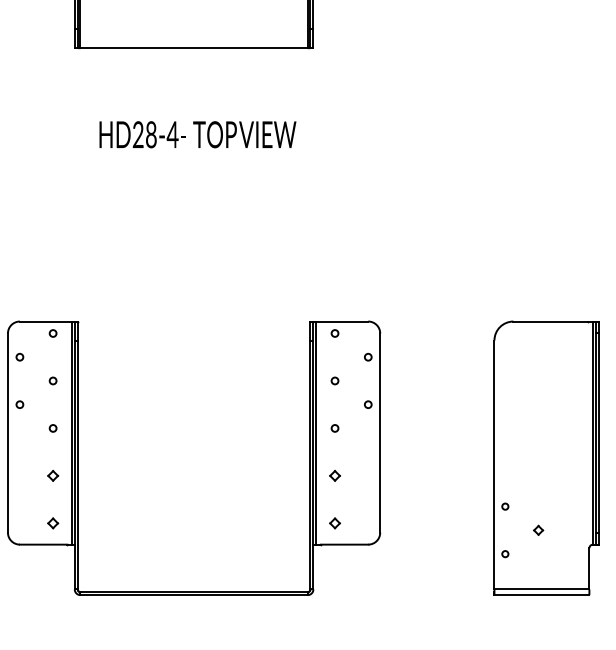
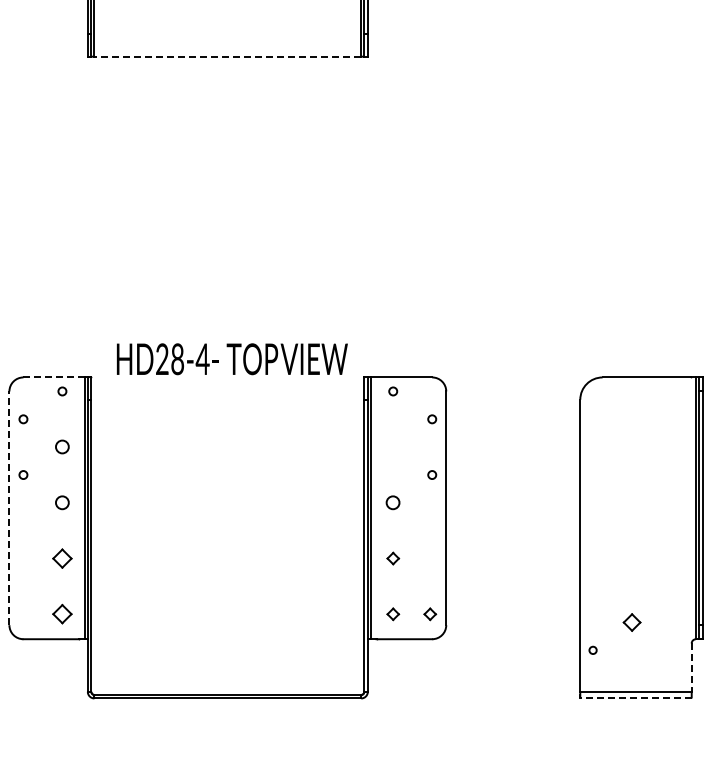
line: (193, 48) -> (227, 56), solid -> dashed
text: (198, 134) -> (232, 359), moved
line: (46, 321) -> (54, 377), solid -> dashed
circle: (53, 381) -> (62, 447), size x1.6
circle: (335, 381) -> (393, 447), removed
circle: (53, 428) -> (62, 502), size x1.6
circle: (335, 428) -> (393, 502), size x1.6
line: (8, 433) -> (9, 508), solid -> dashed
part: (53, 475) -> (62, 558), size x1.6
circle: (504, 506) -> (592, 594), removed
part: (53, 523) -> (62, 614), size x1.6
part: (366, 523) -> (430, 614), added
part: (538, 530) -> (631, 622), size x1.6
line: (589, 569) -> (691, 668), solid -> dashed
line: (541, 595) -> (635, 698), solid -> dashed

